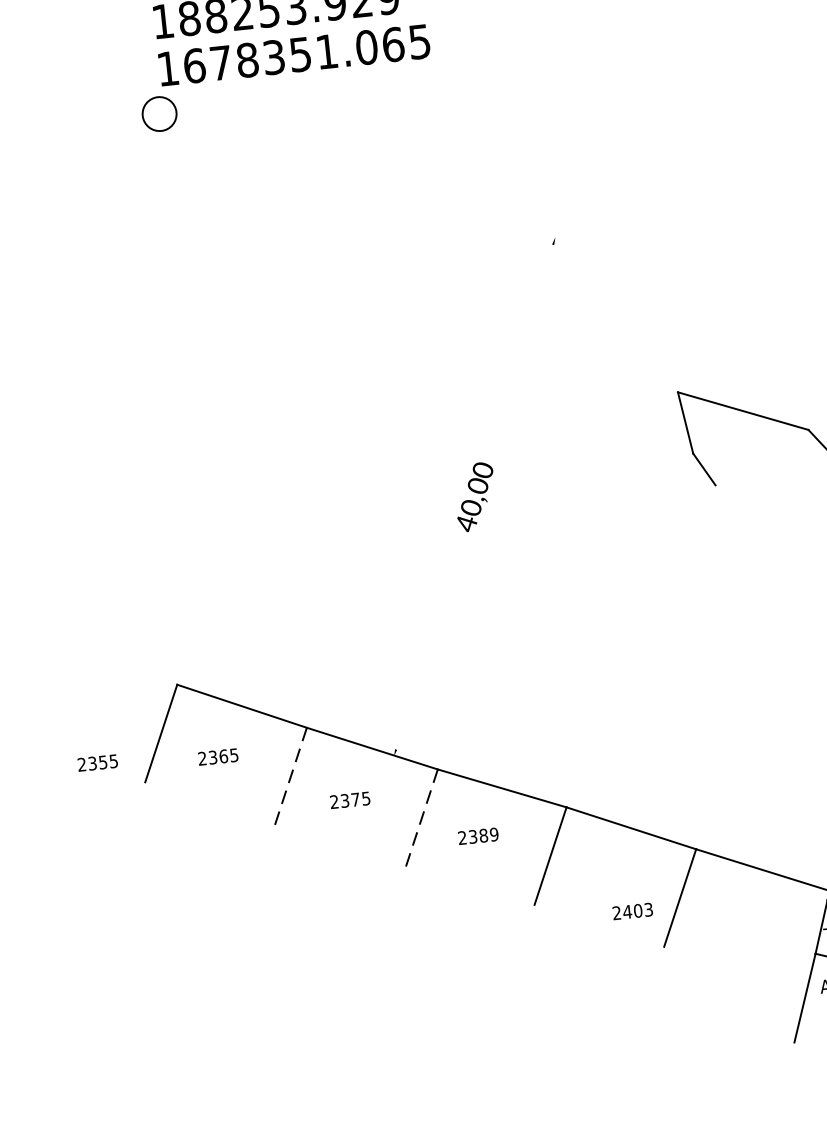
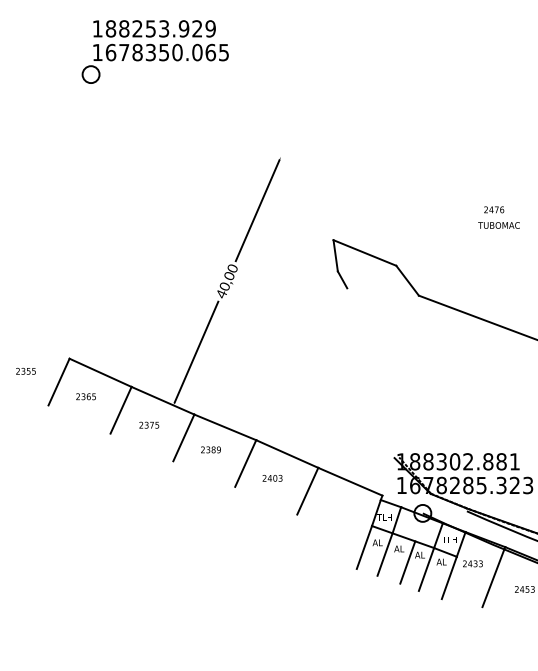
text: (327, 51) -> (177, 52), 1678351.065 -> 1678350.065
line: (520, 349) -> (257, 210), added
line: (428, 643) -> (196, 351), added
text: (96, 763) -> (25, 371), moved
line: (291, 776) -> (121, 410), dashed -> solid
line: (421, 817) -> (183, 437), dashed -> solid
text: (632, 911) -> (272, 478), moved

